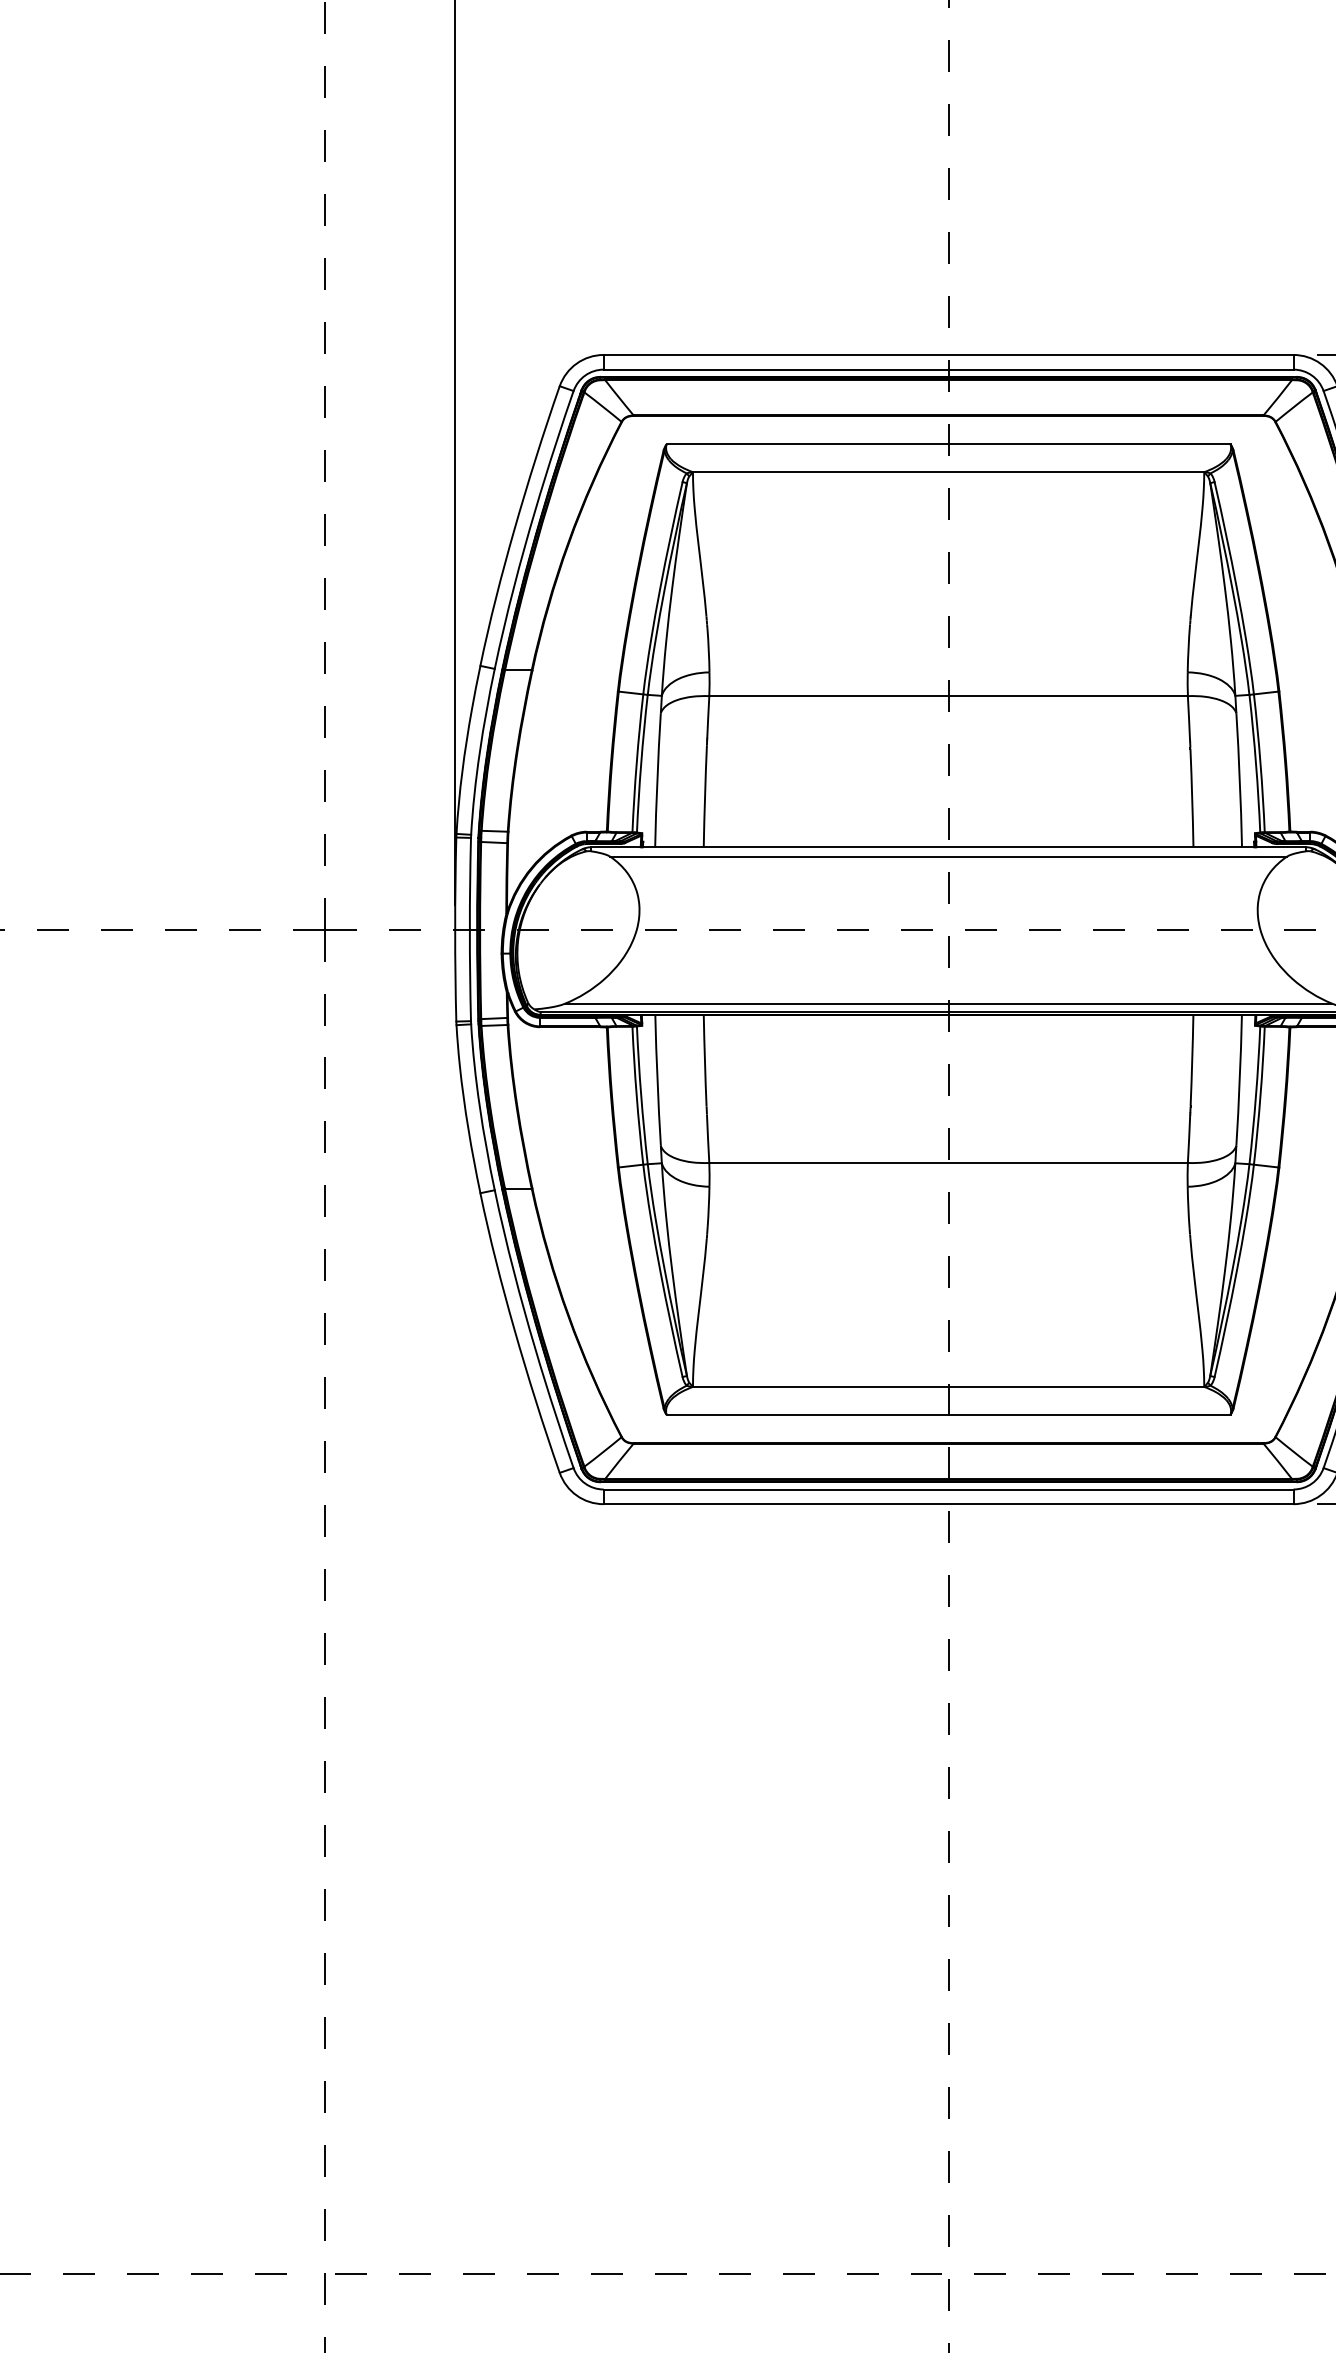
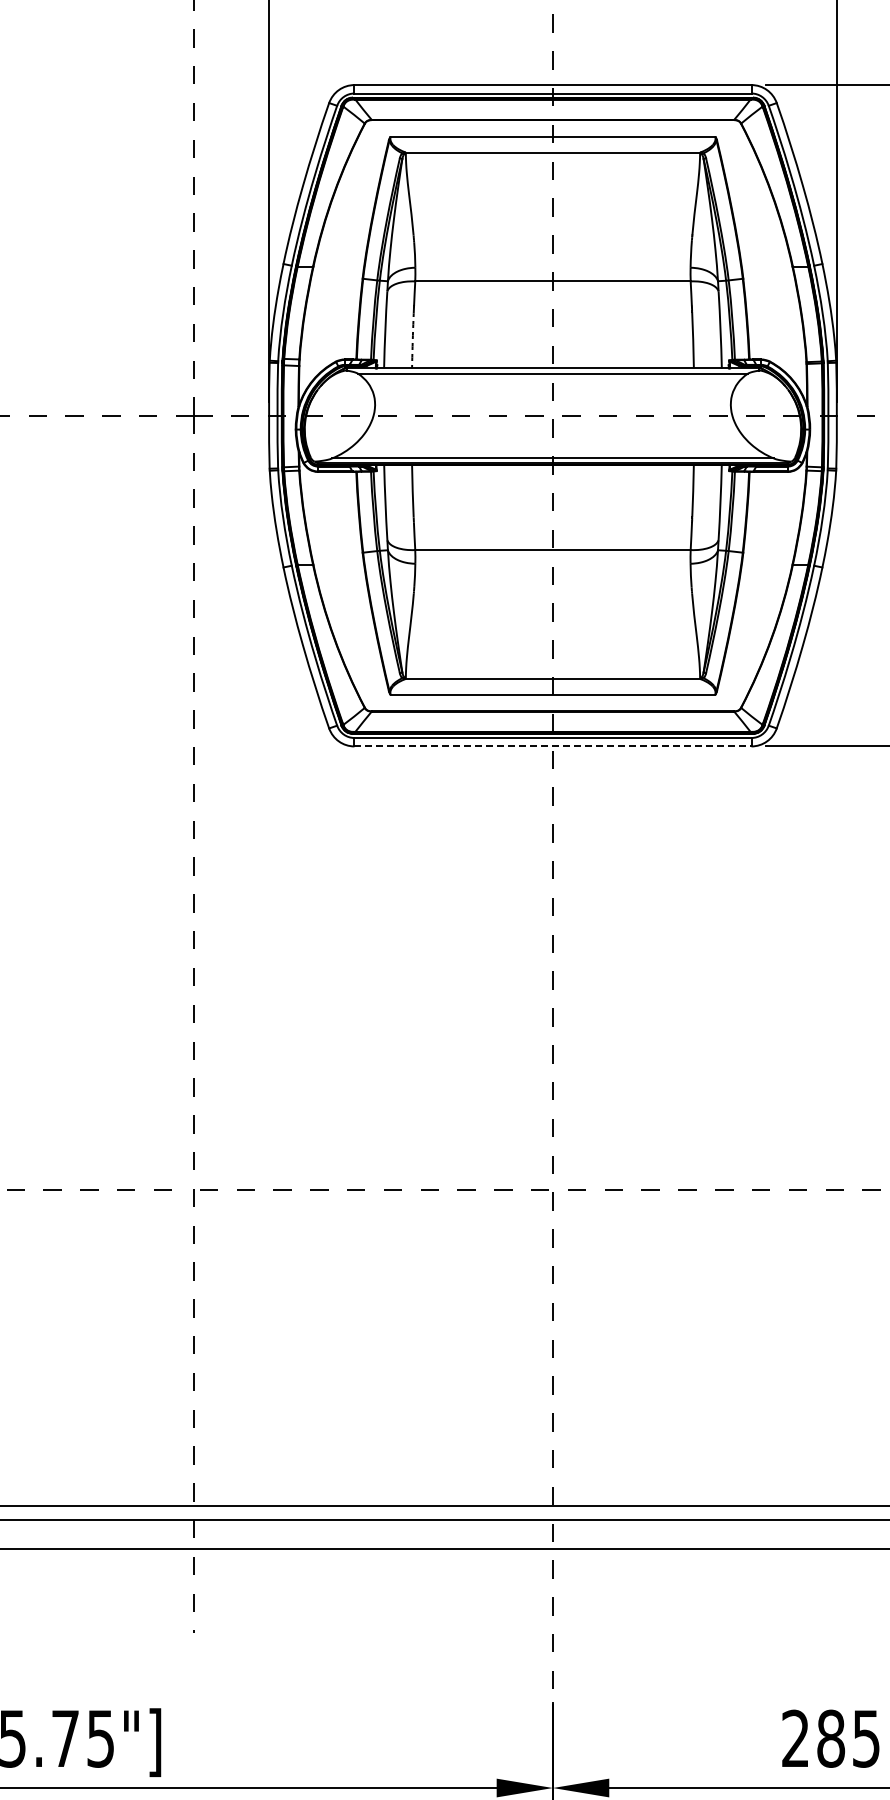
arc: (704, 797) -> (412, 339), solid -> dashed
line: (947, 1504) -> (552, 746), solid -> dashed

